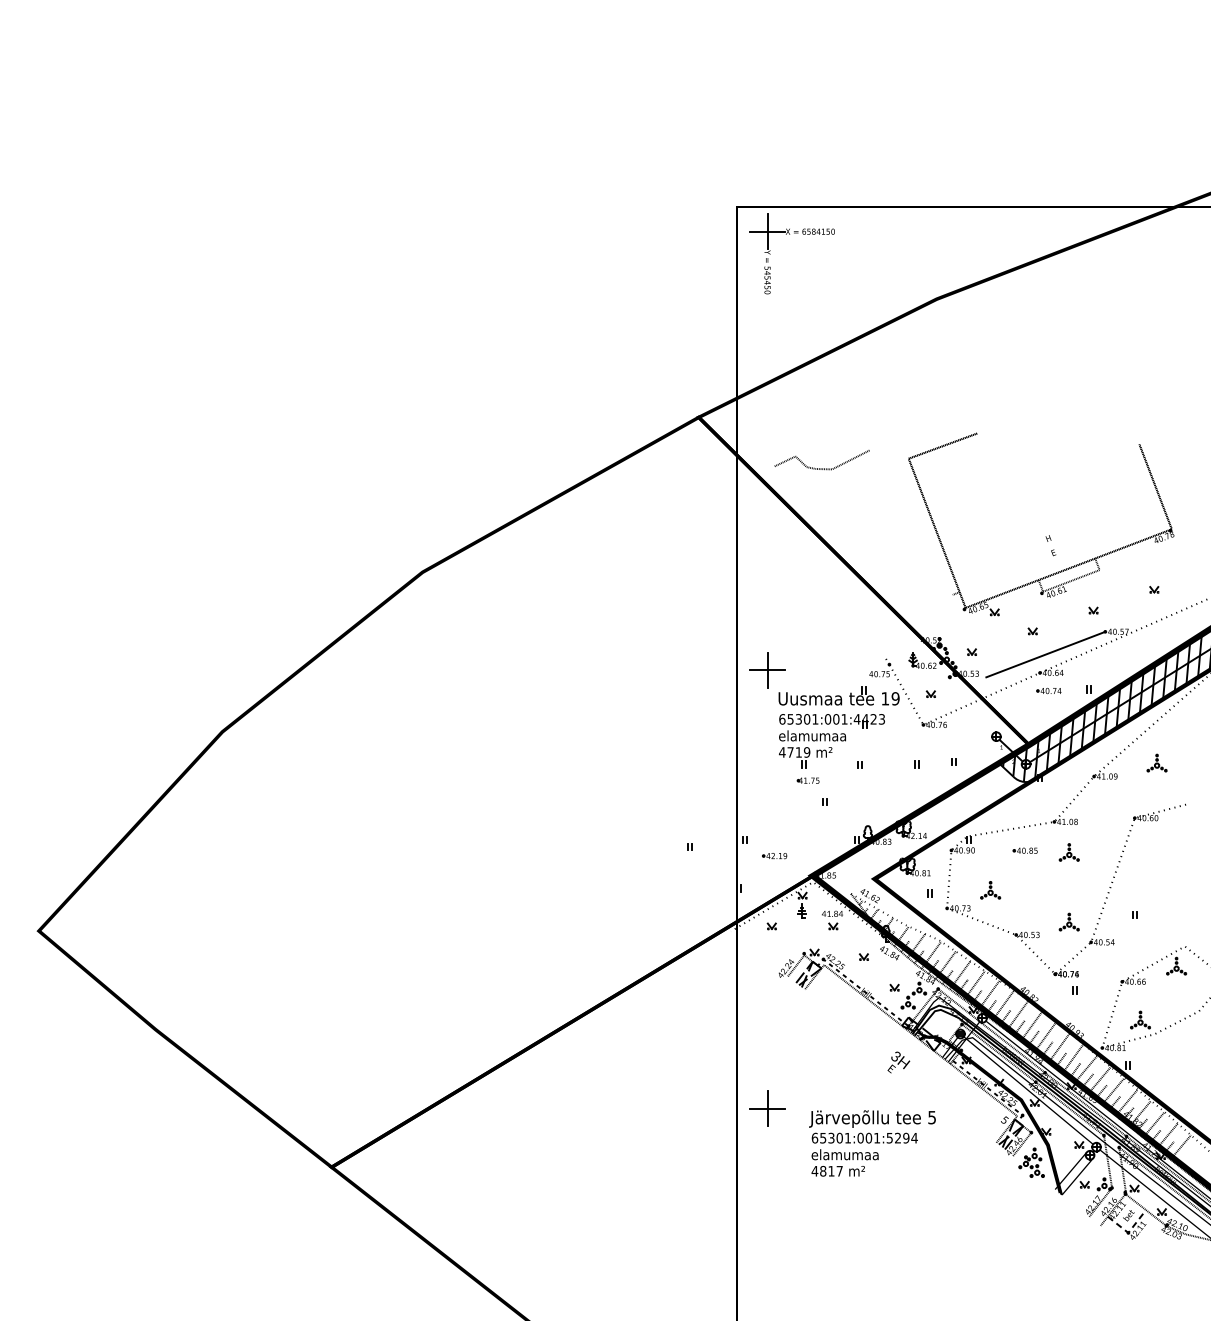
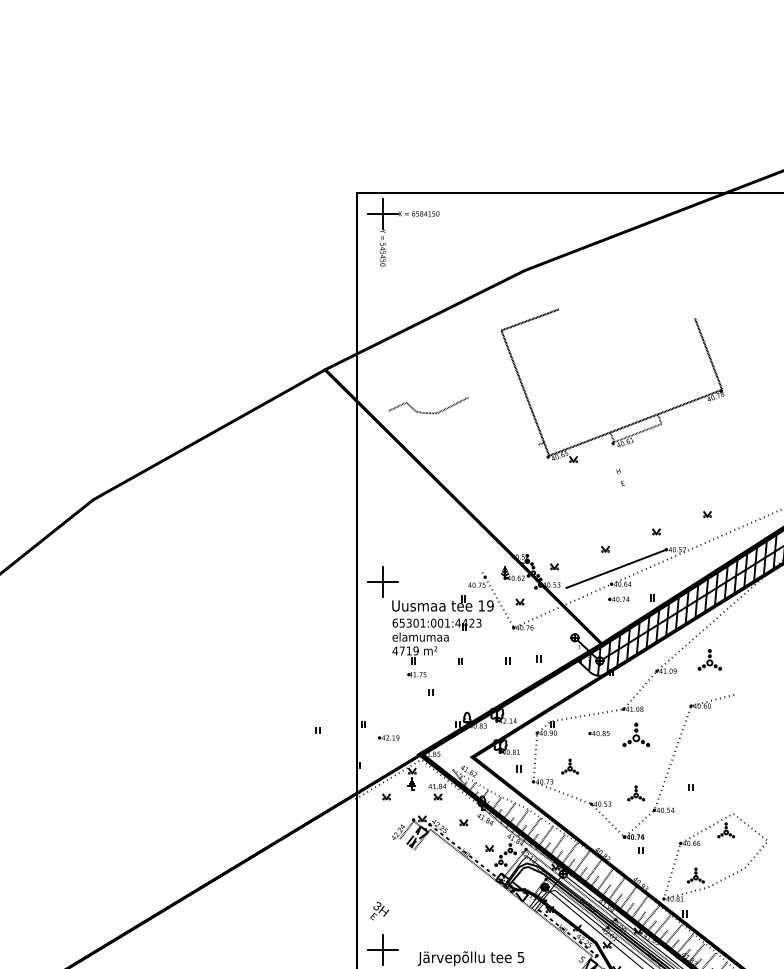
part: (1057, 571) -> (626, 425), moved
part: (1156, 762) -> (709, 659), size x1.4
part: (1068, 852) -> (635, 734), size x1.6
text: (898, 1062) -> (379, 911), moved

